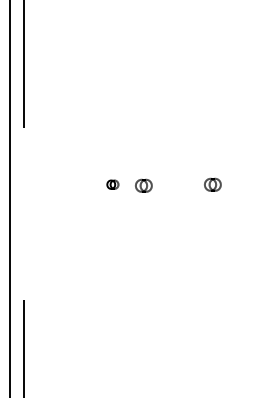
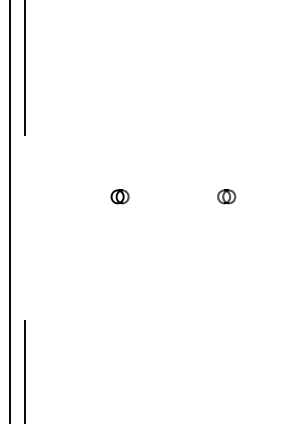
part: (112, 184) -> (119, 196), size x1.43
part: (143, 185) -> (152, 197), removed

